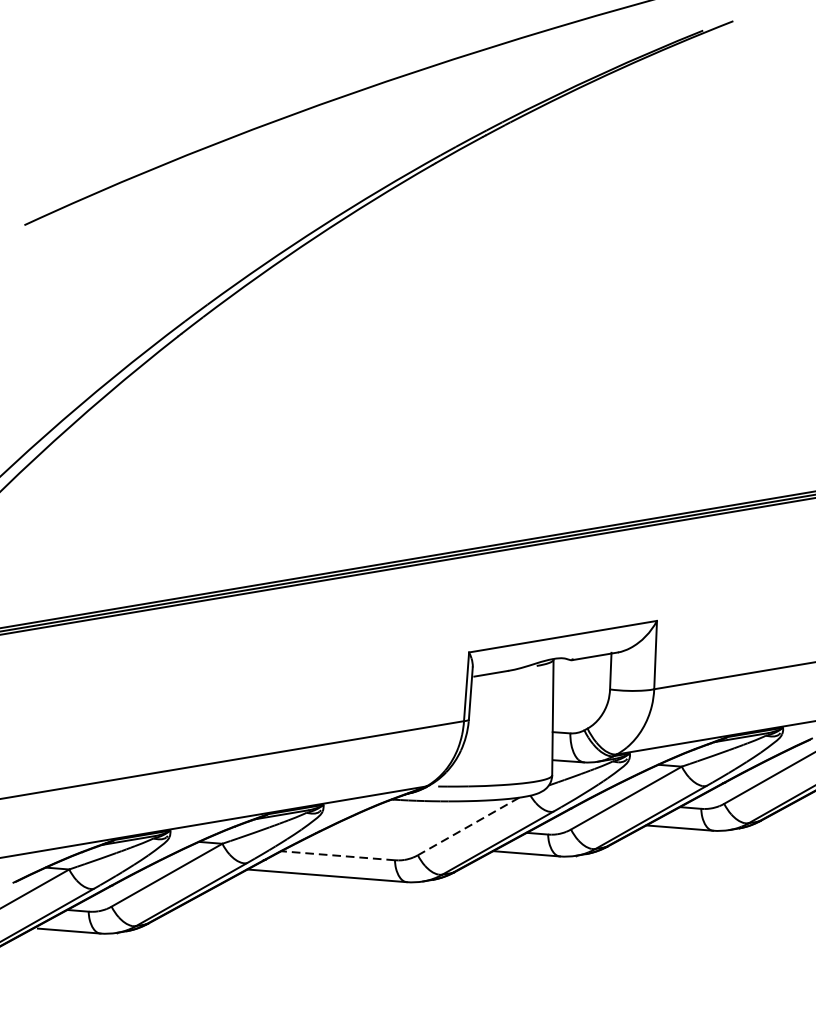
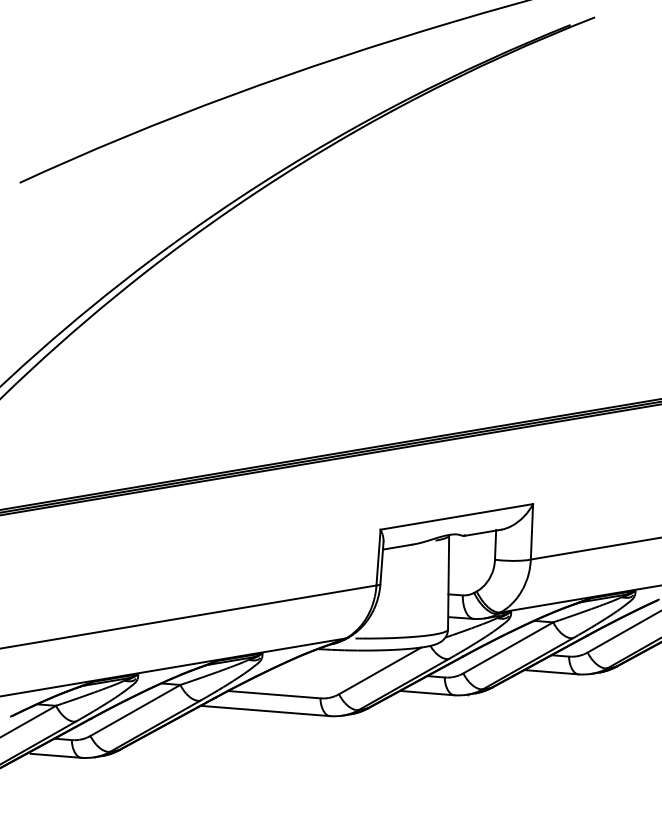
line: (467, 827) -> (379, 671), dashed -> solid
line: (337, 855) -> (273, 694), dashed -> solid

